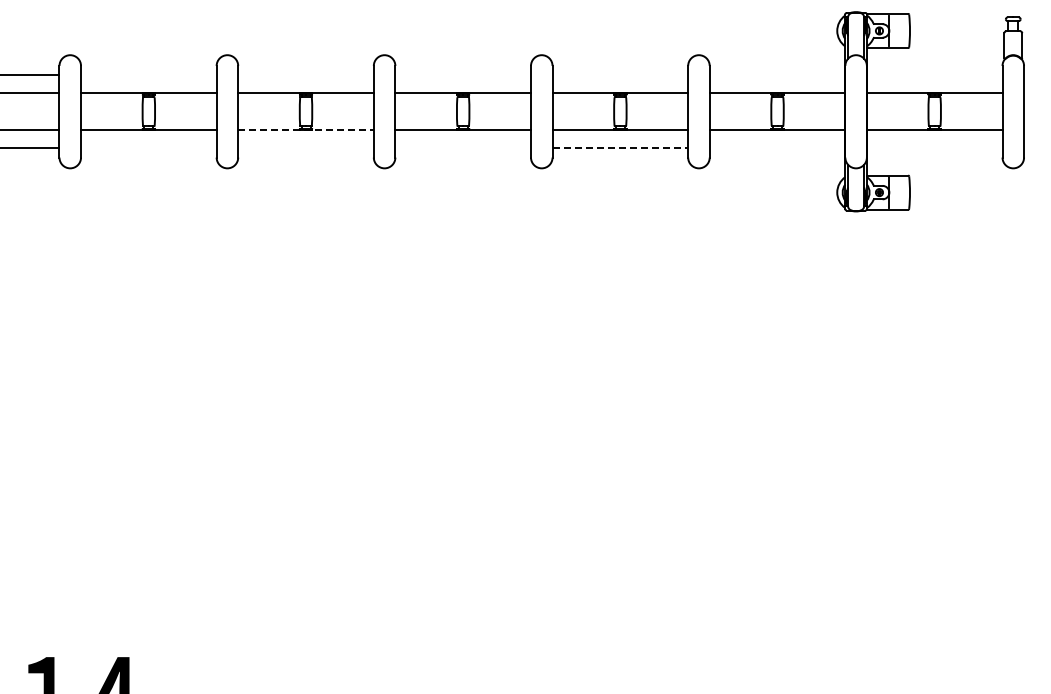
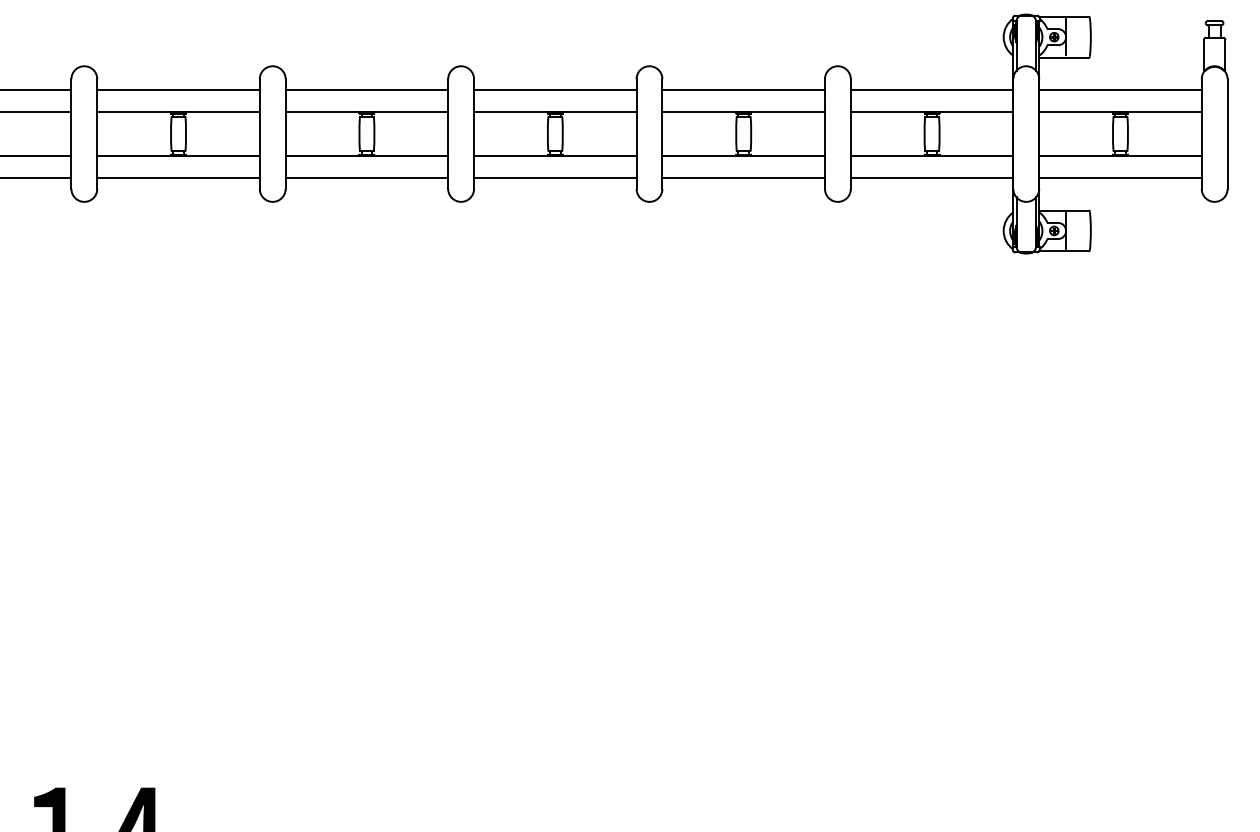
line: (148, 75) -> (178, 90), added
line: (305, 75) -> (366, 90), added
line: (463, 75) -> (555, 90), added
line: (620, 75) -> (743, 90), added
line: (777, 75) -> (932, 90), added
line: (934, 75) -> (1120, 90), added
line: (306, 130) -> (367, 156), dashed -> solid
line: (148, 148) -> (178, 178), added
line: (305, 148) -> (366, 178), added
line: (463, 148) -> (555, 178), added
line: (620, 148) -> (743, 178), dashed -> solid
line: (777, 148) -> (932, 178), added
line: (934, 148) -> (1120, 178), added

